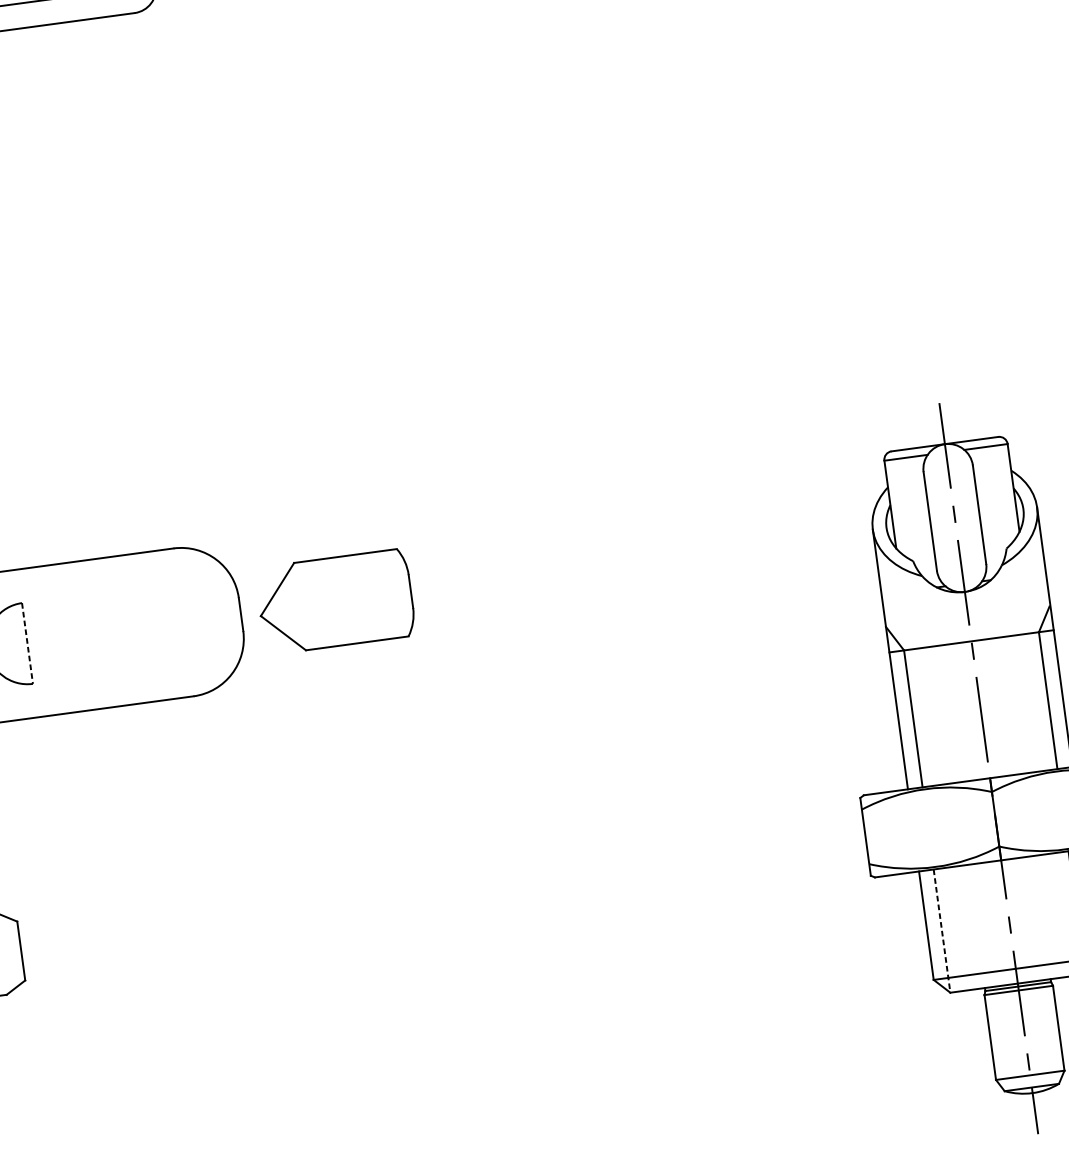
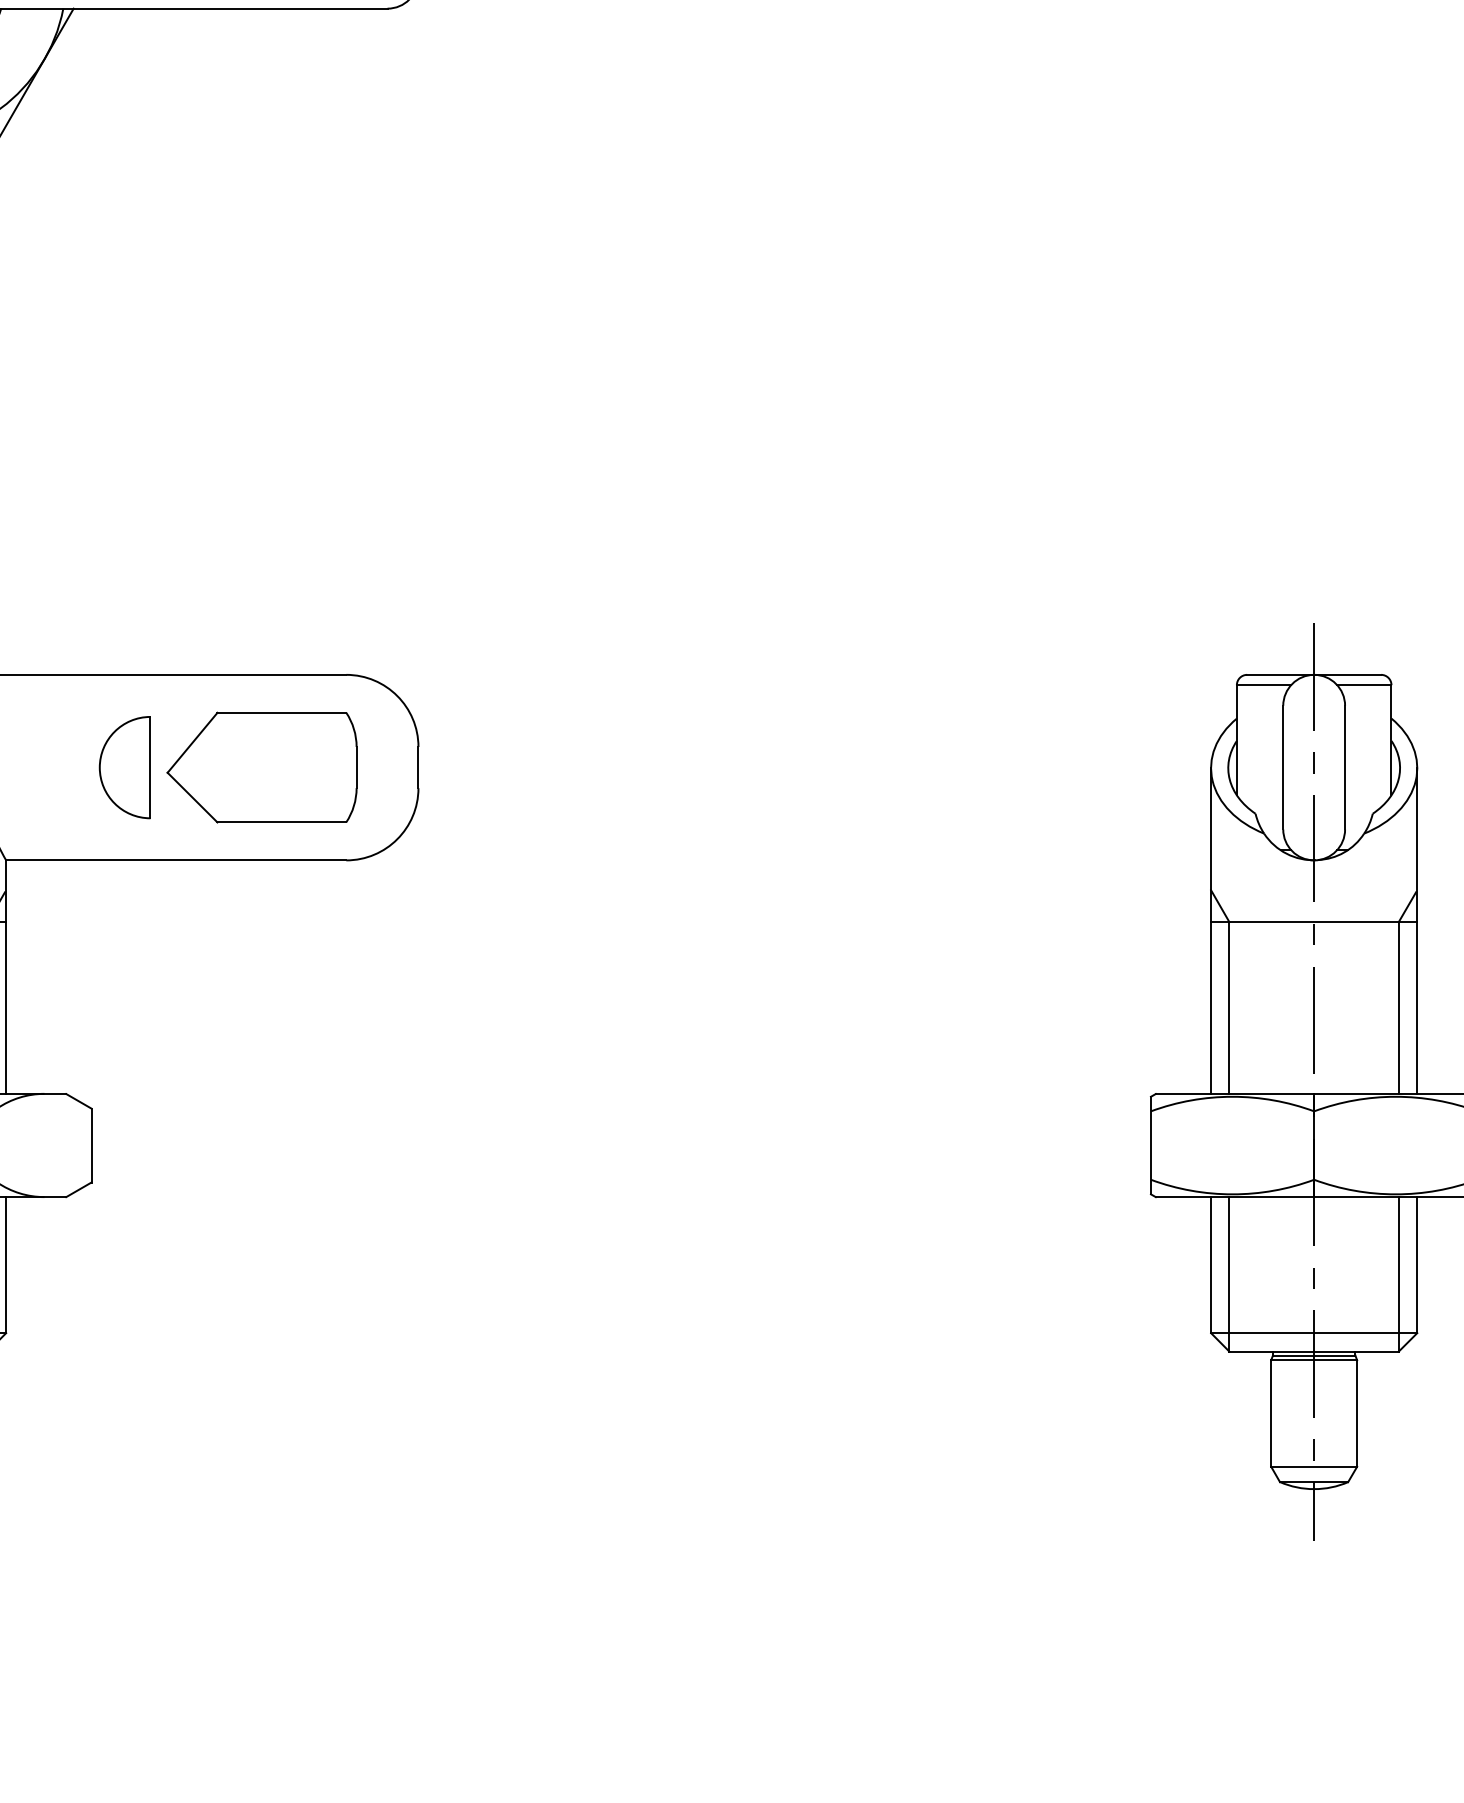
part: (335, 601) -> (261, 767), moved
line: (27, 643) -> (150, 767), dashed -> solid
line: (942, 931) -> (1229, 1274), dashed -> solid

